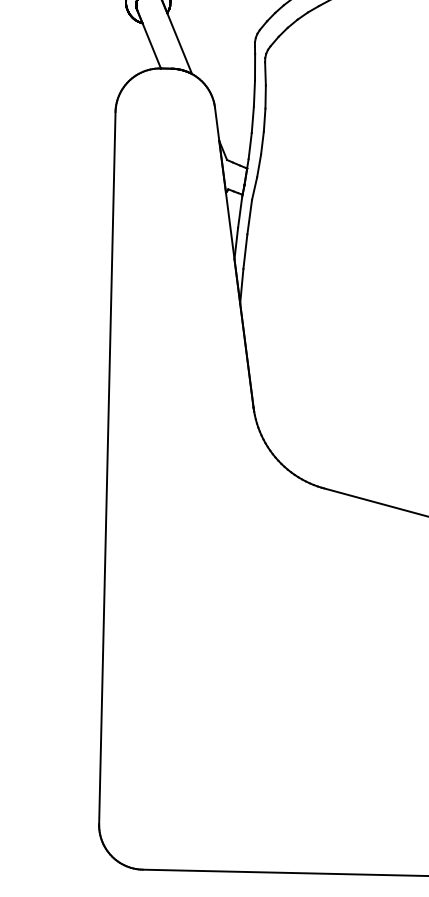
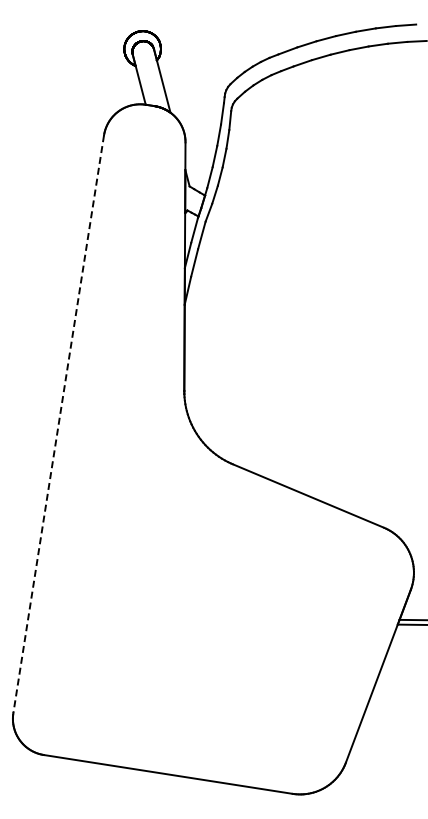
line: (107, 468) -> (58, 424), solid -> dashed

